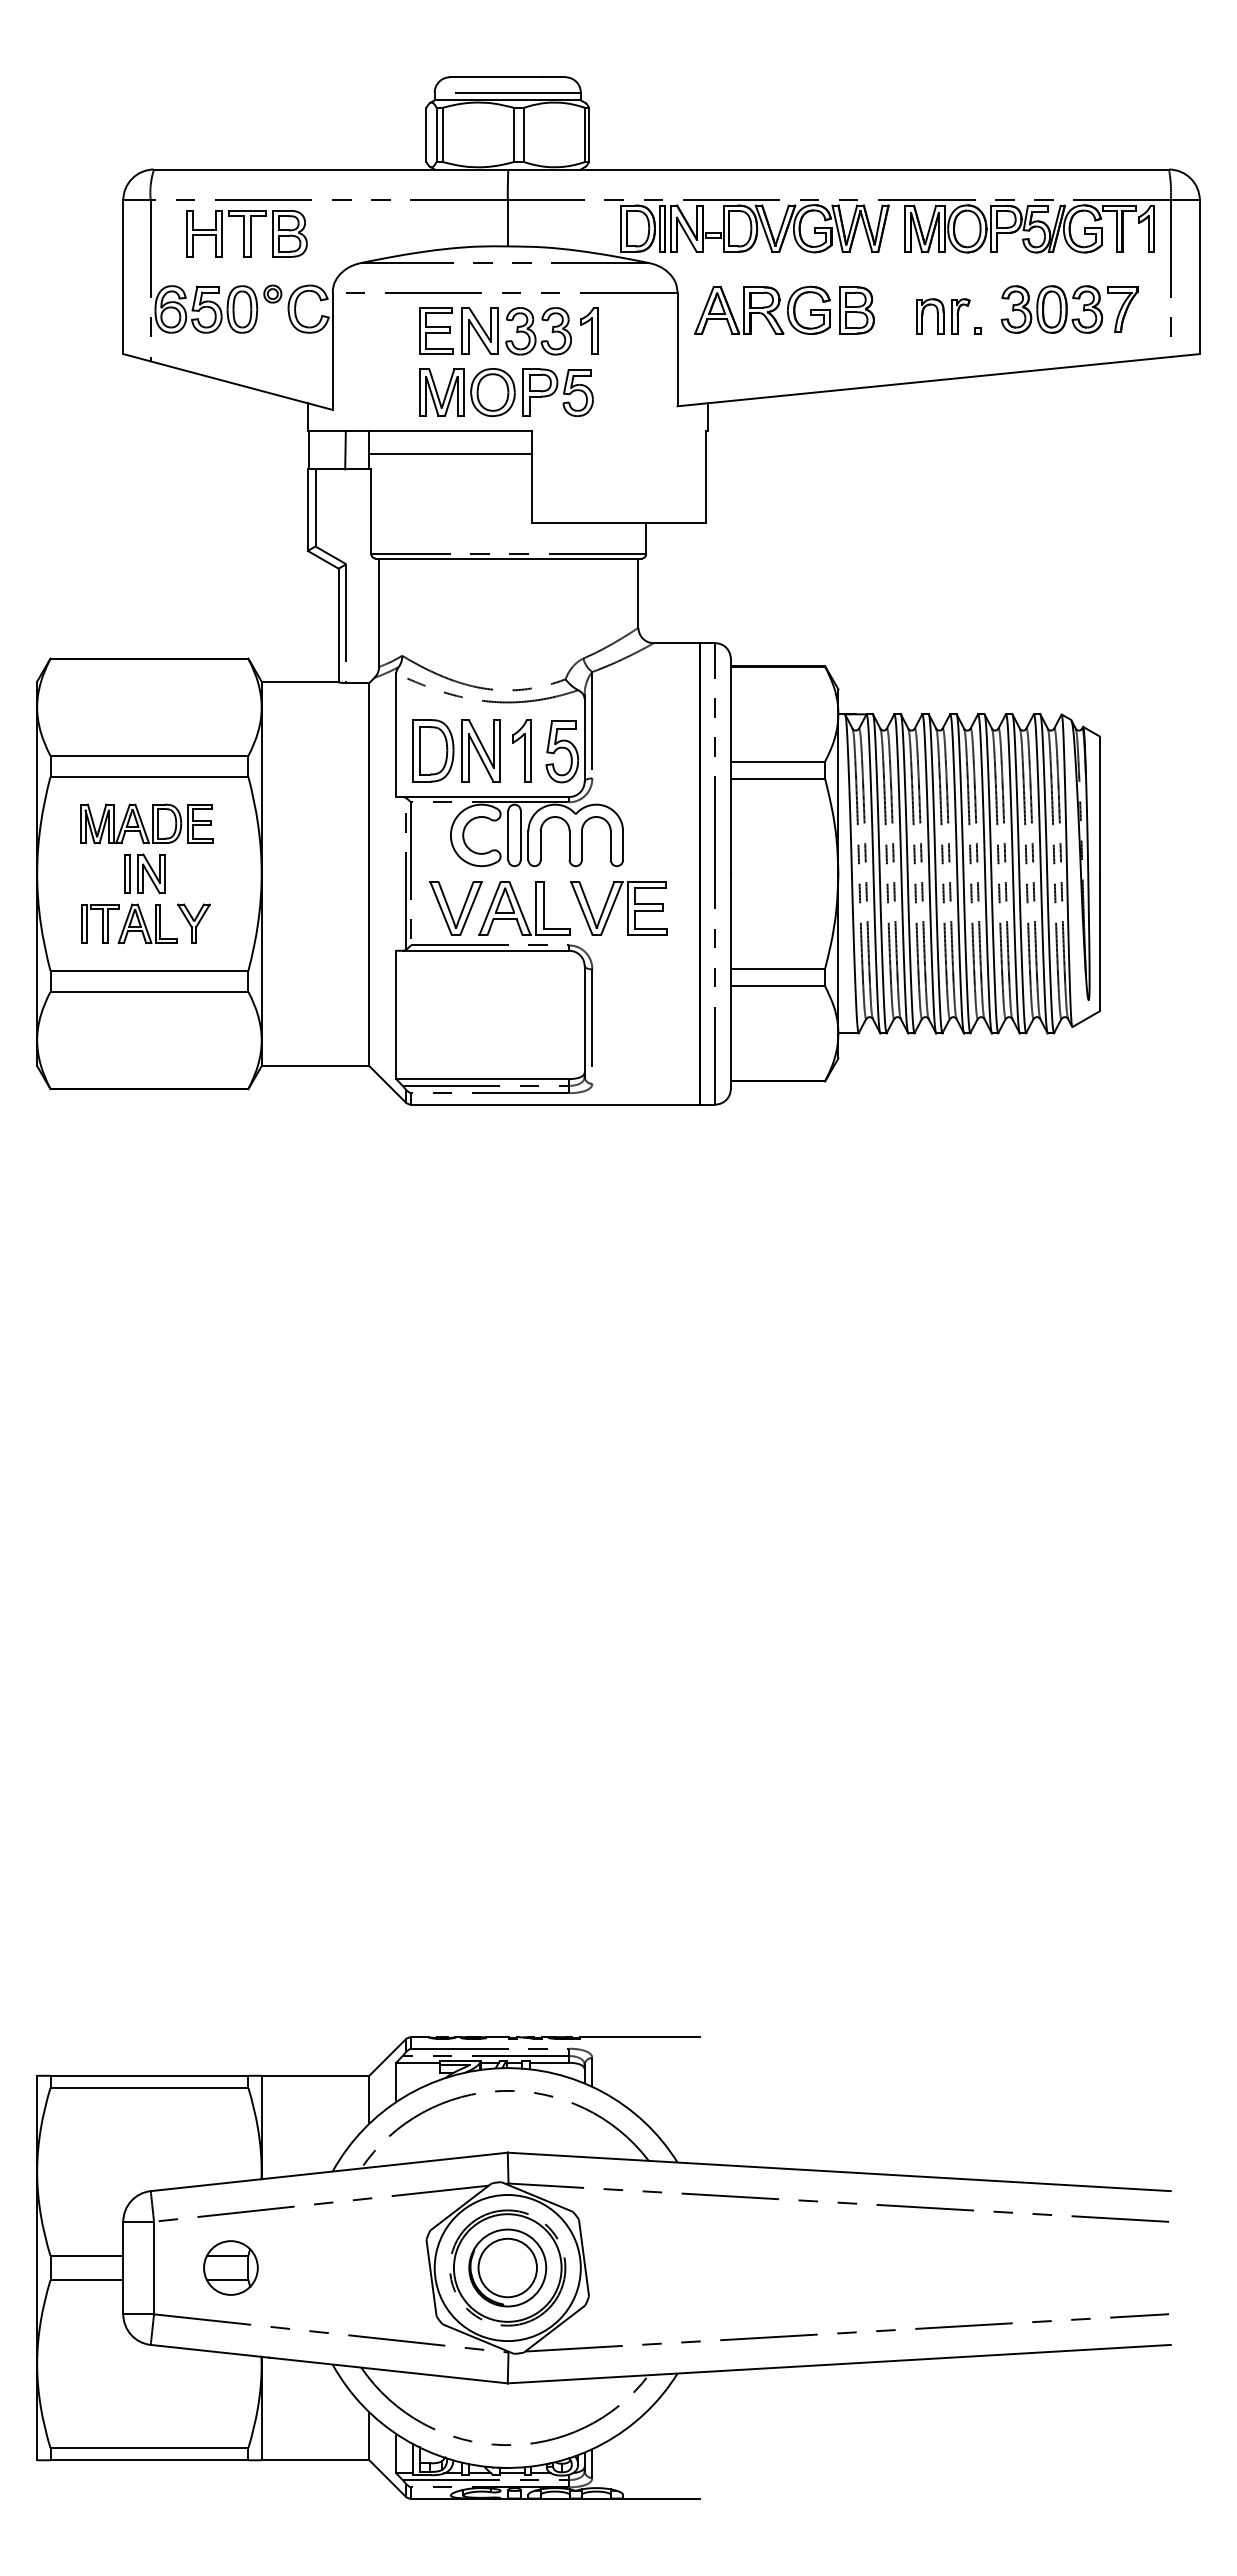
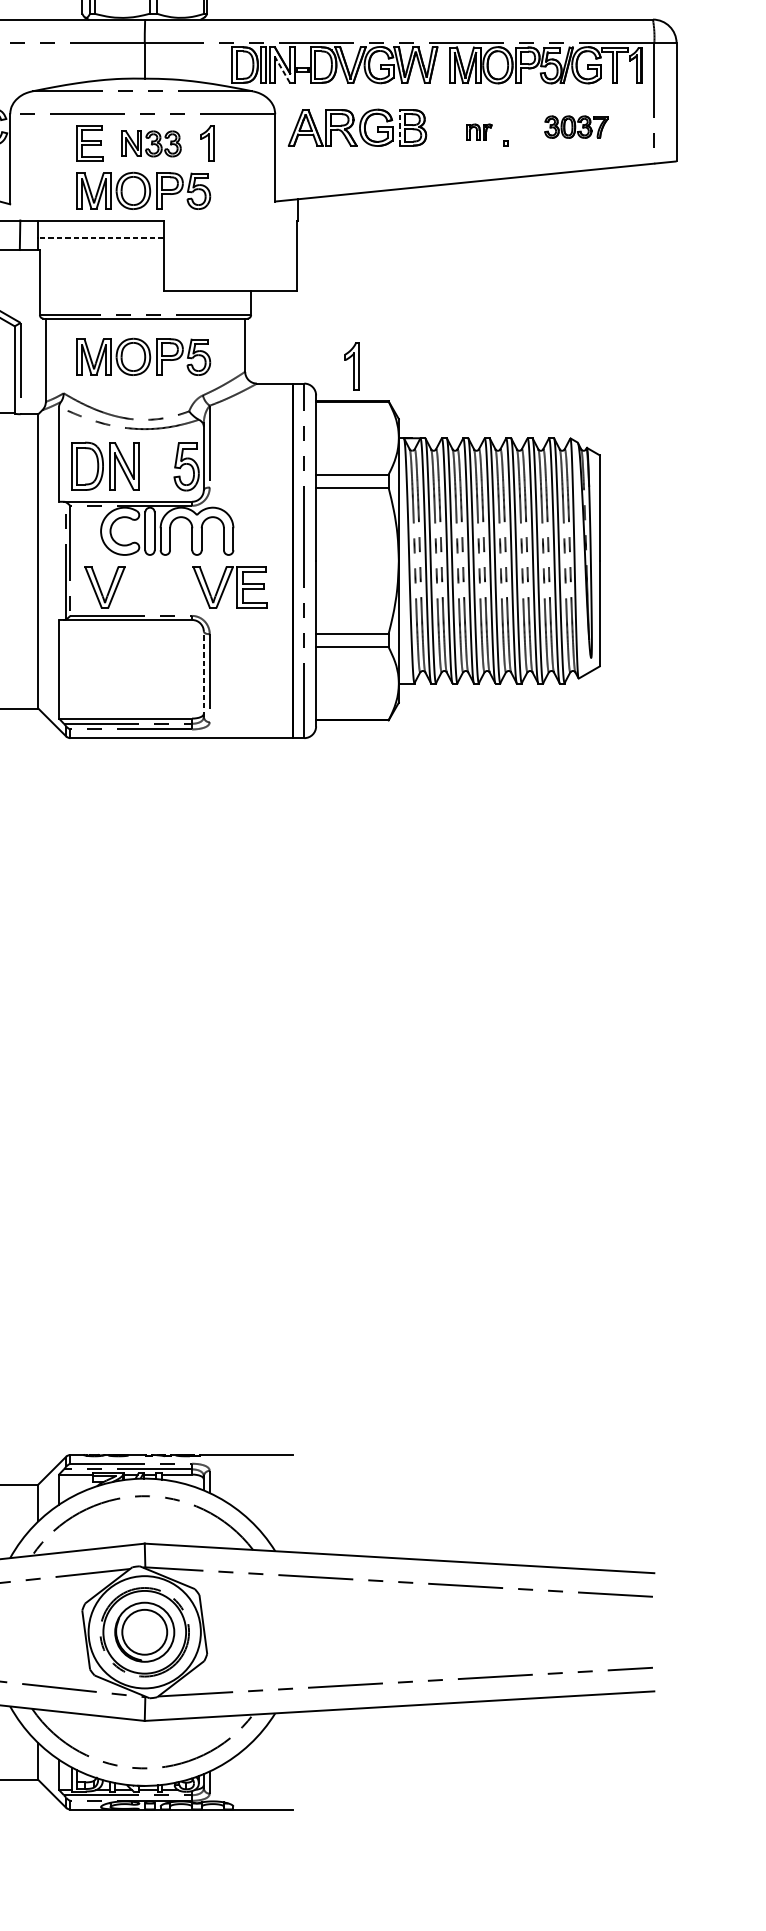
line: (686, 234) -> (282, 69), solid -> dashed
line: (839, 309) -> (399, 127), solid -> dashed
part: (1069, 309) -> (576, 127), size x0.6
part: (943, 316) -> (479, 132), size x0.6
part: (516, 331) -> (151, 144), size x0.7
line: (450, 454) -> (100, 238), solid -> dashed
part: (506, 608) -> (143, 356), added
part: (521, 750) -> (352, 366), moved
part: (524, 908) -> (157, 587), removed
line: (584, 1021) -> (203, 674), solid -> dashed

